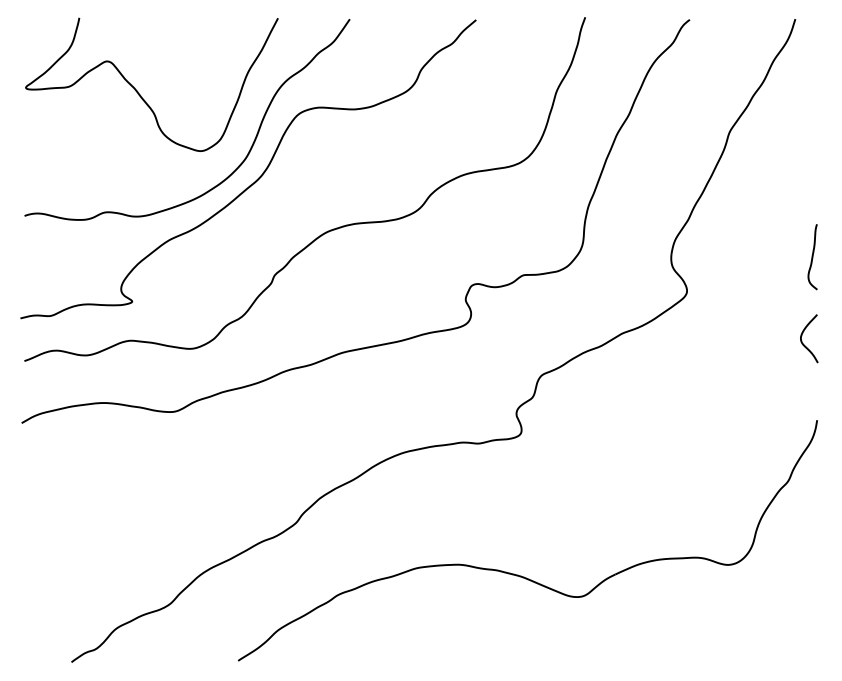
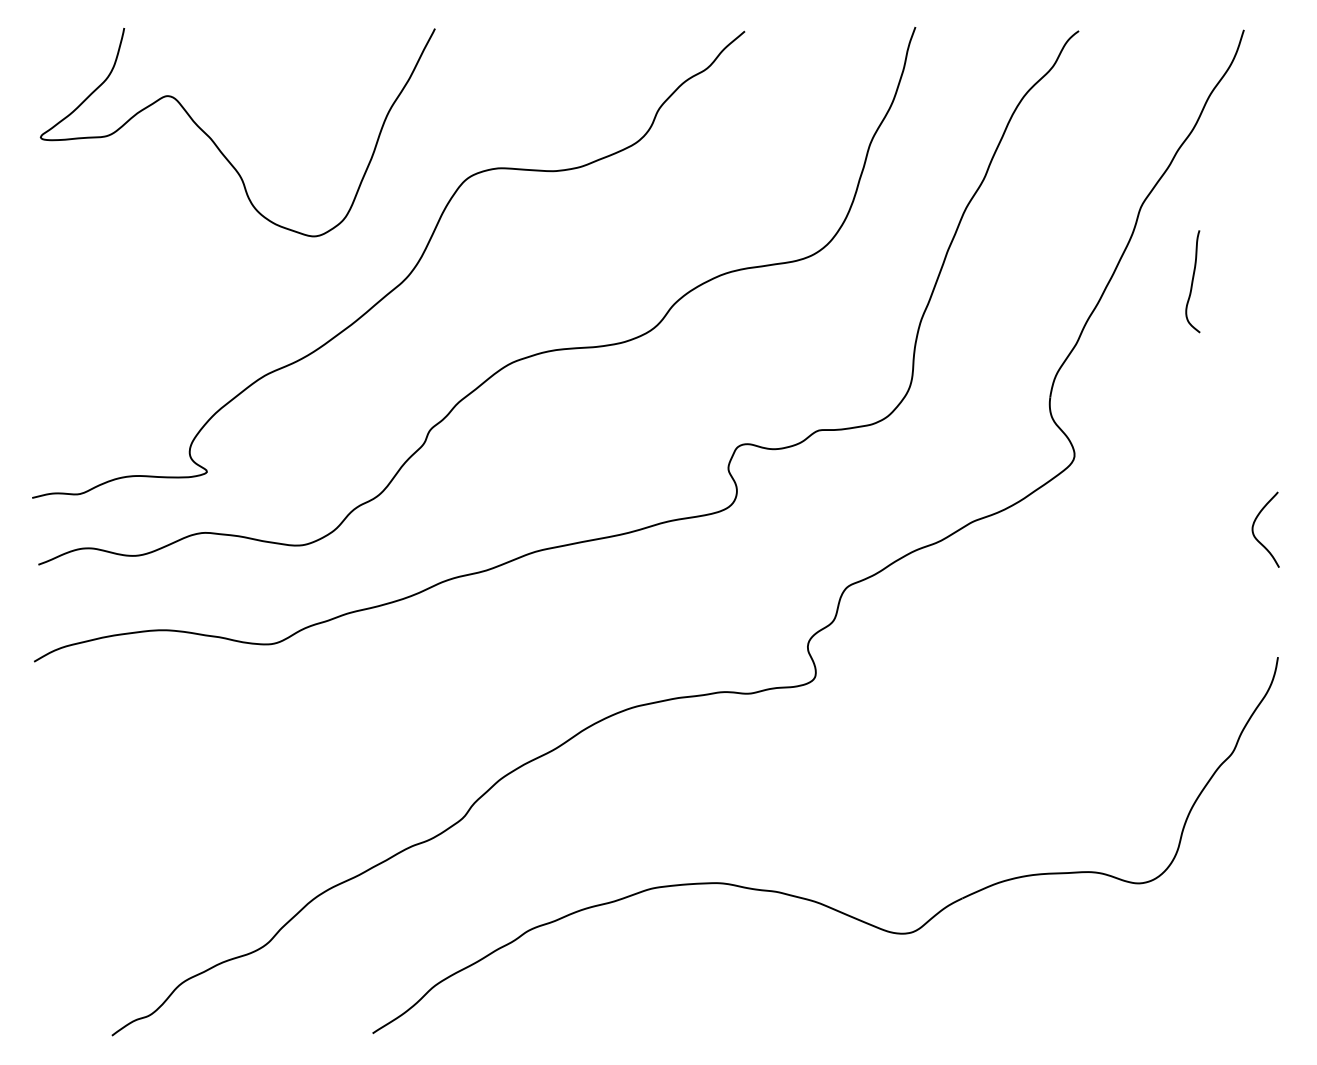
curve: (237, 166) -> (371, 260), removed
curve: (812, 257) -> (1192, 282), moved

